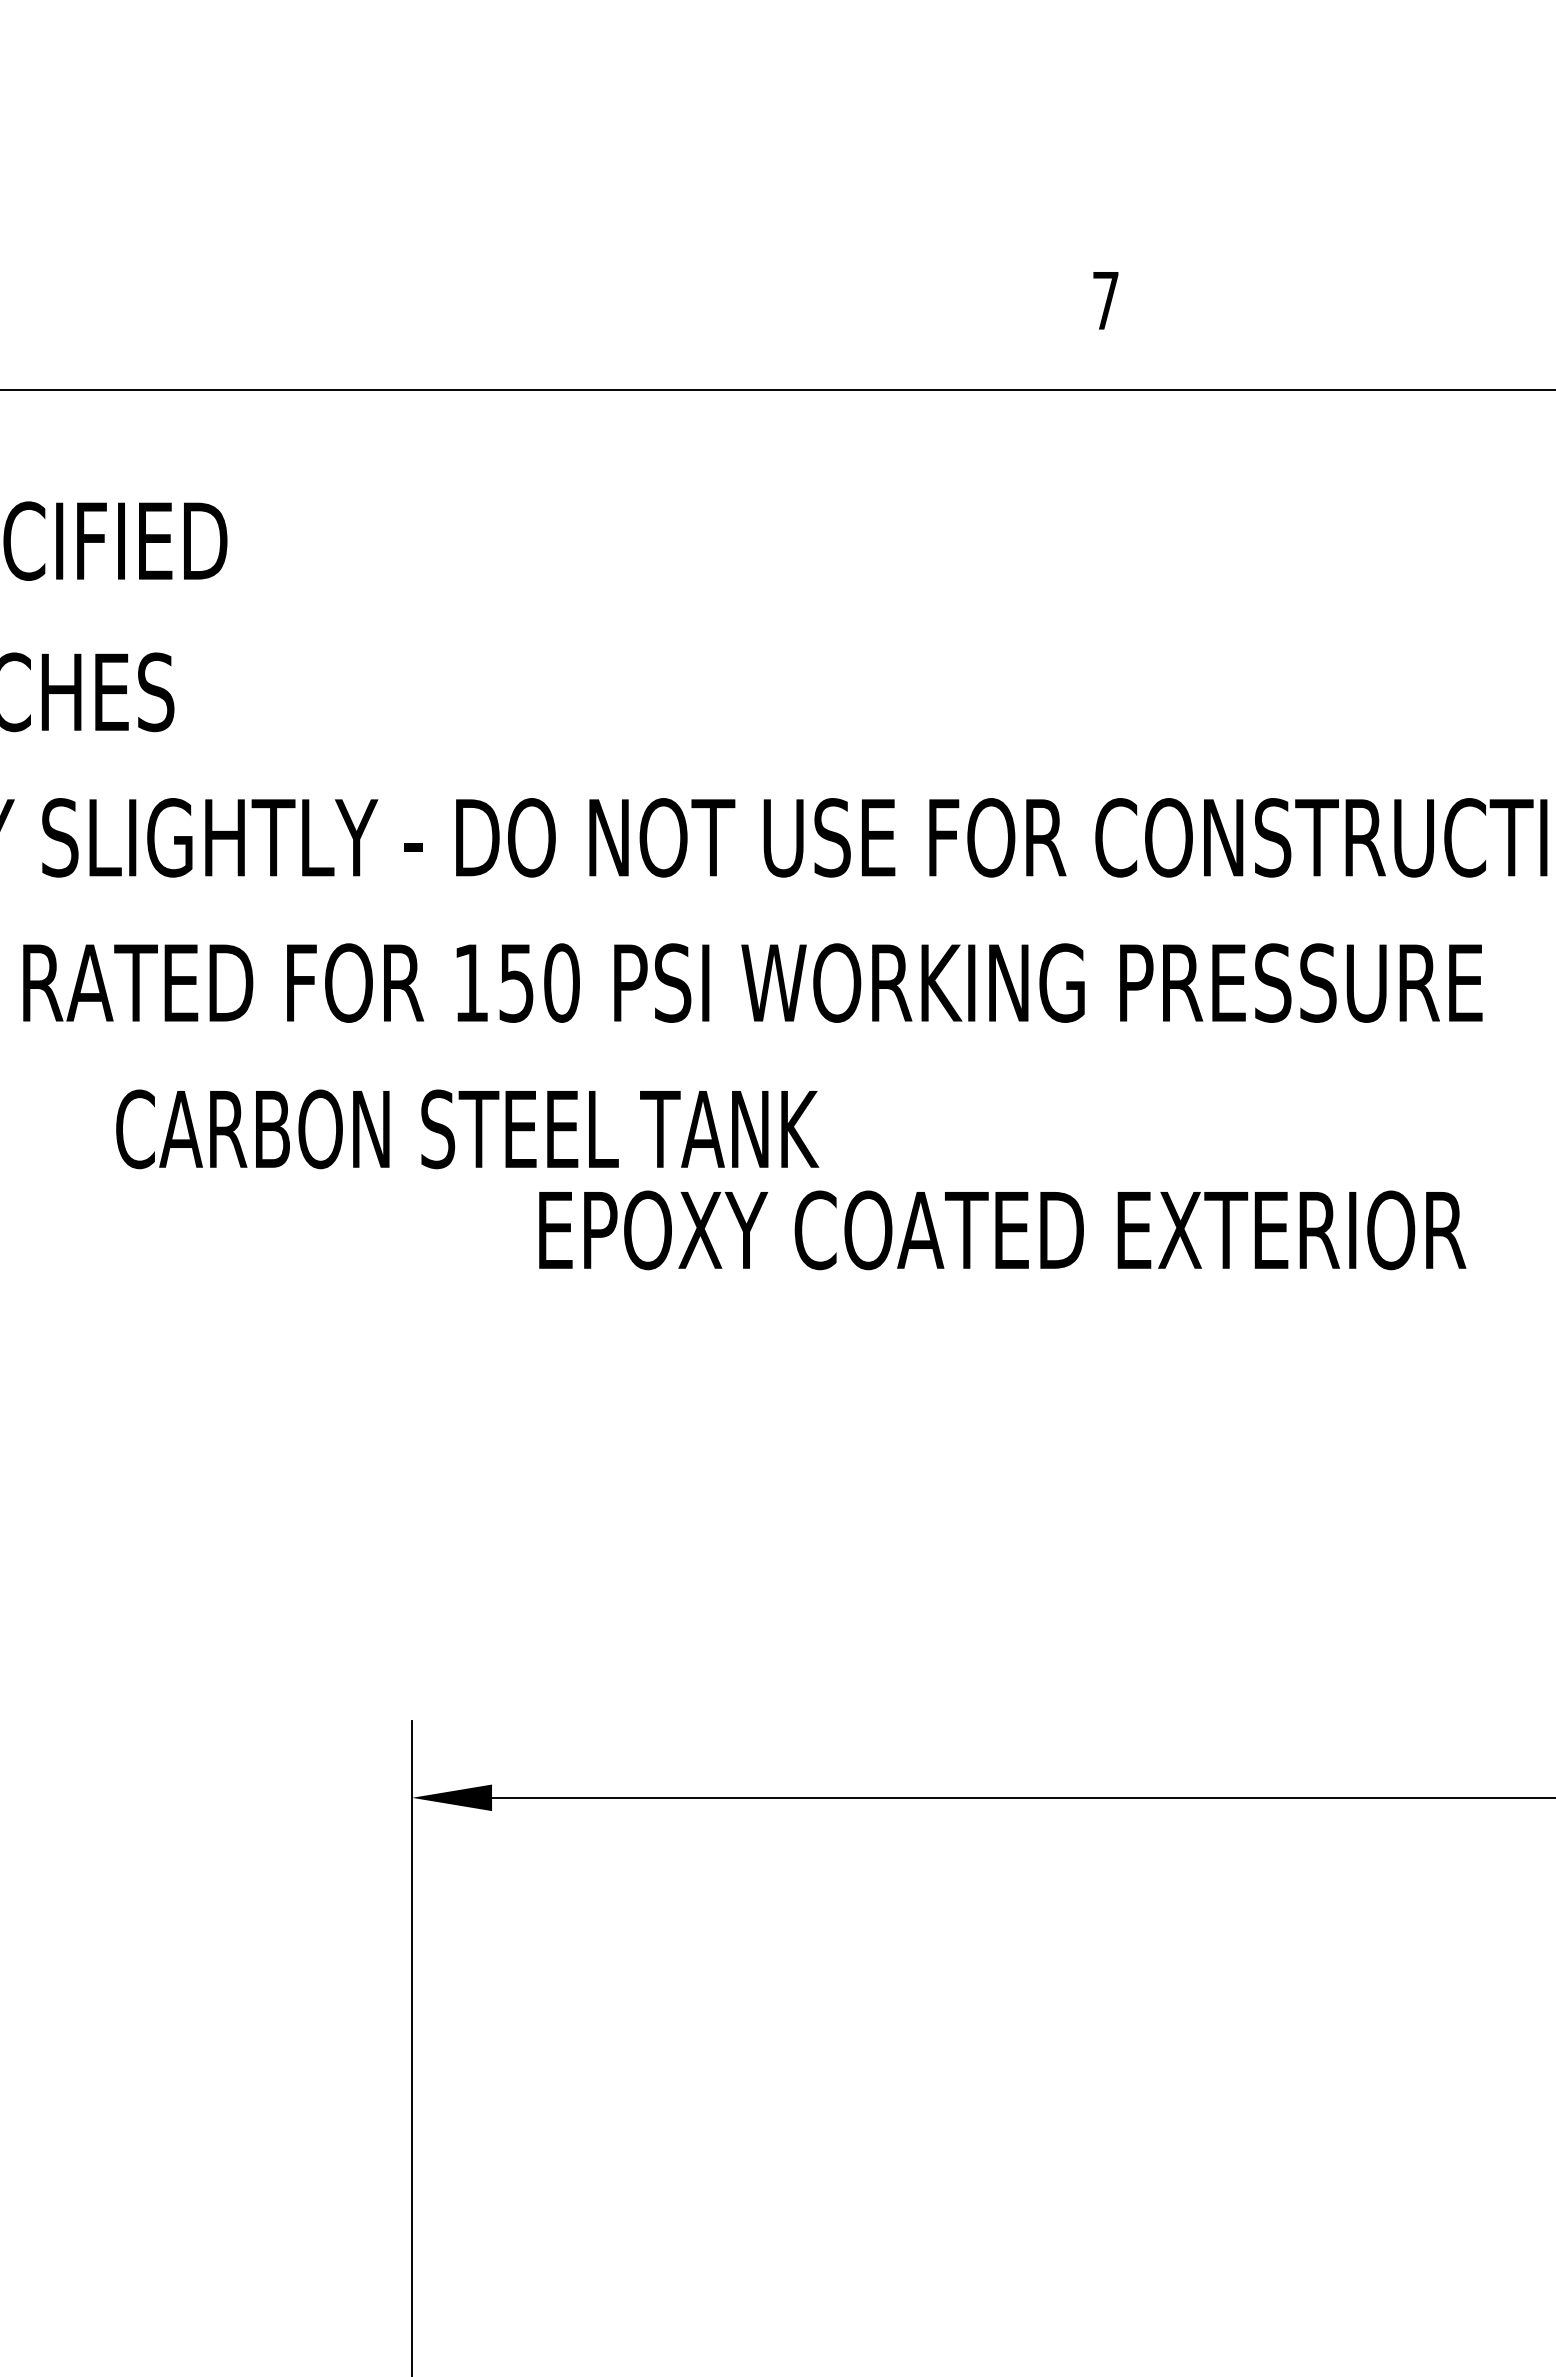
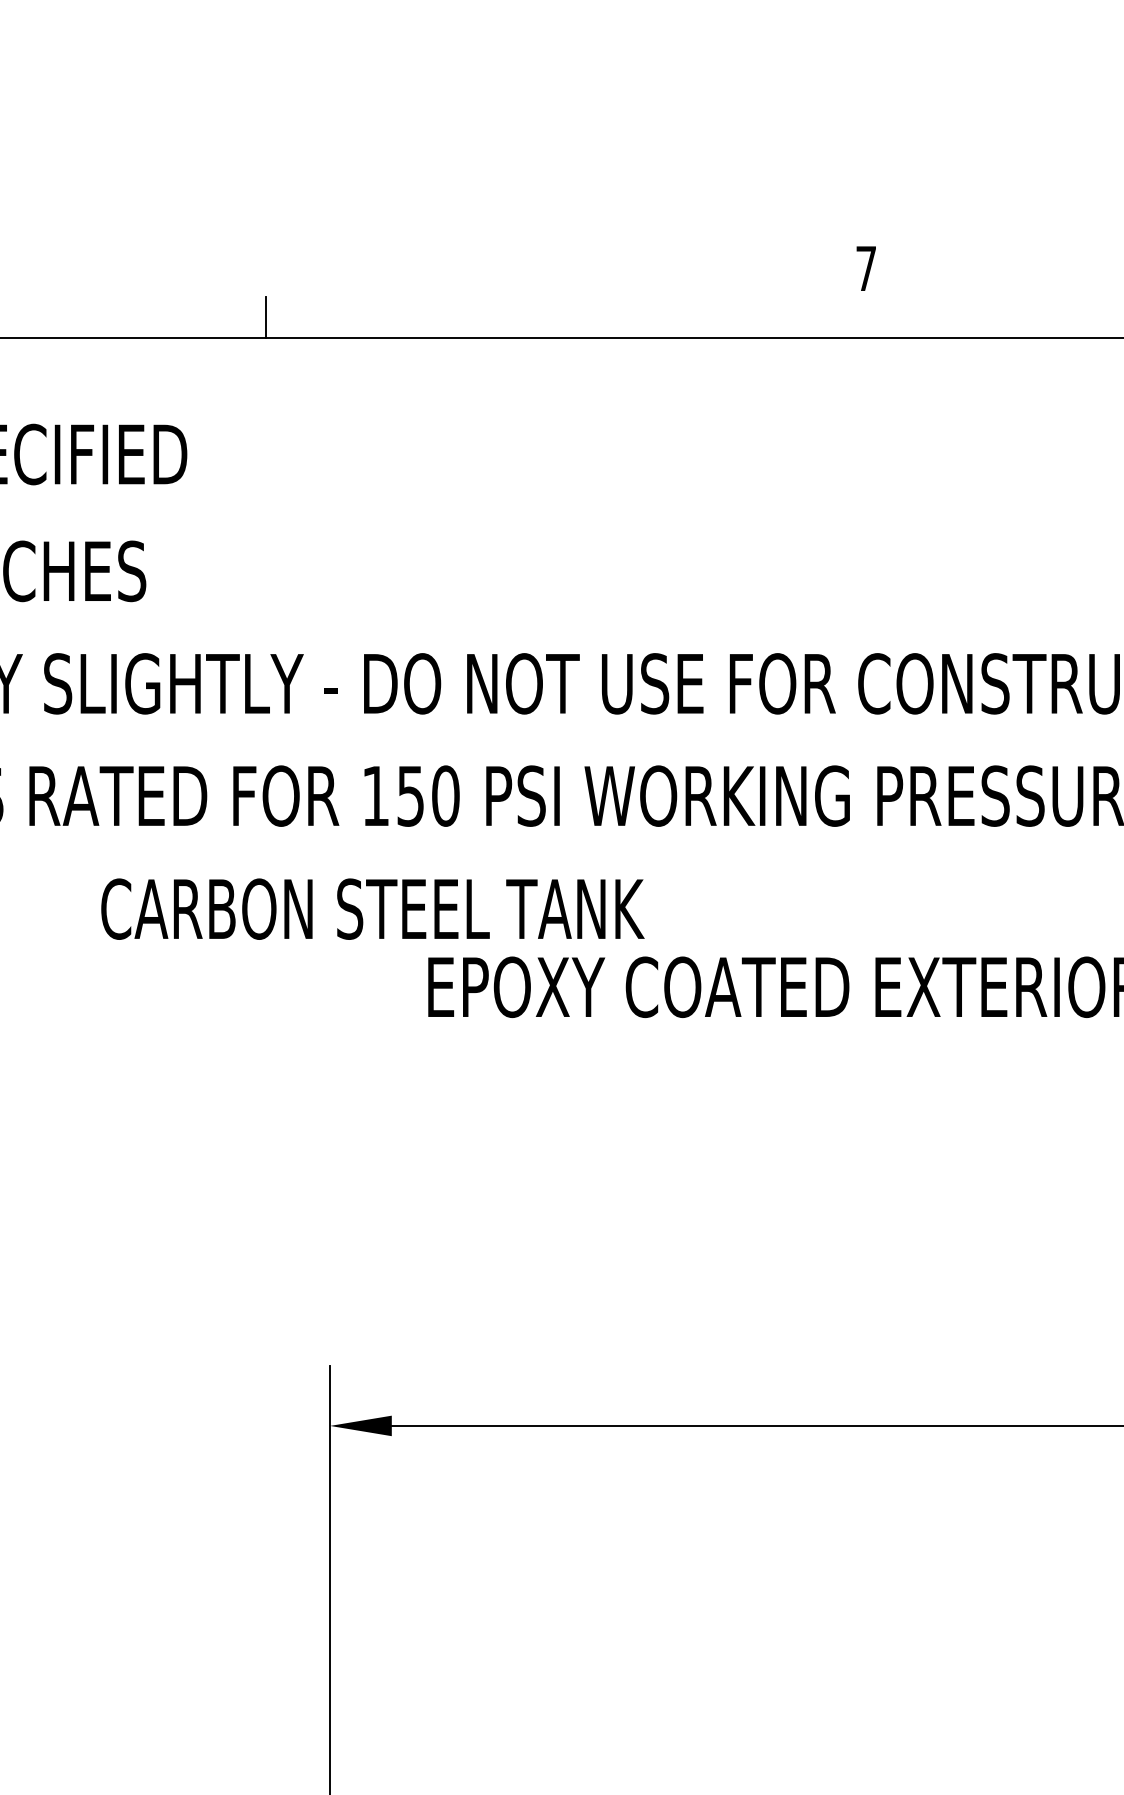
line: (329, 363) -> (266, 317), added

